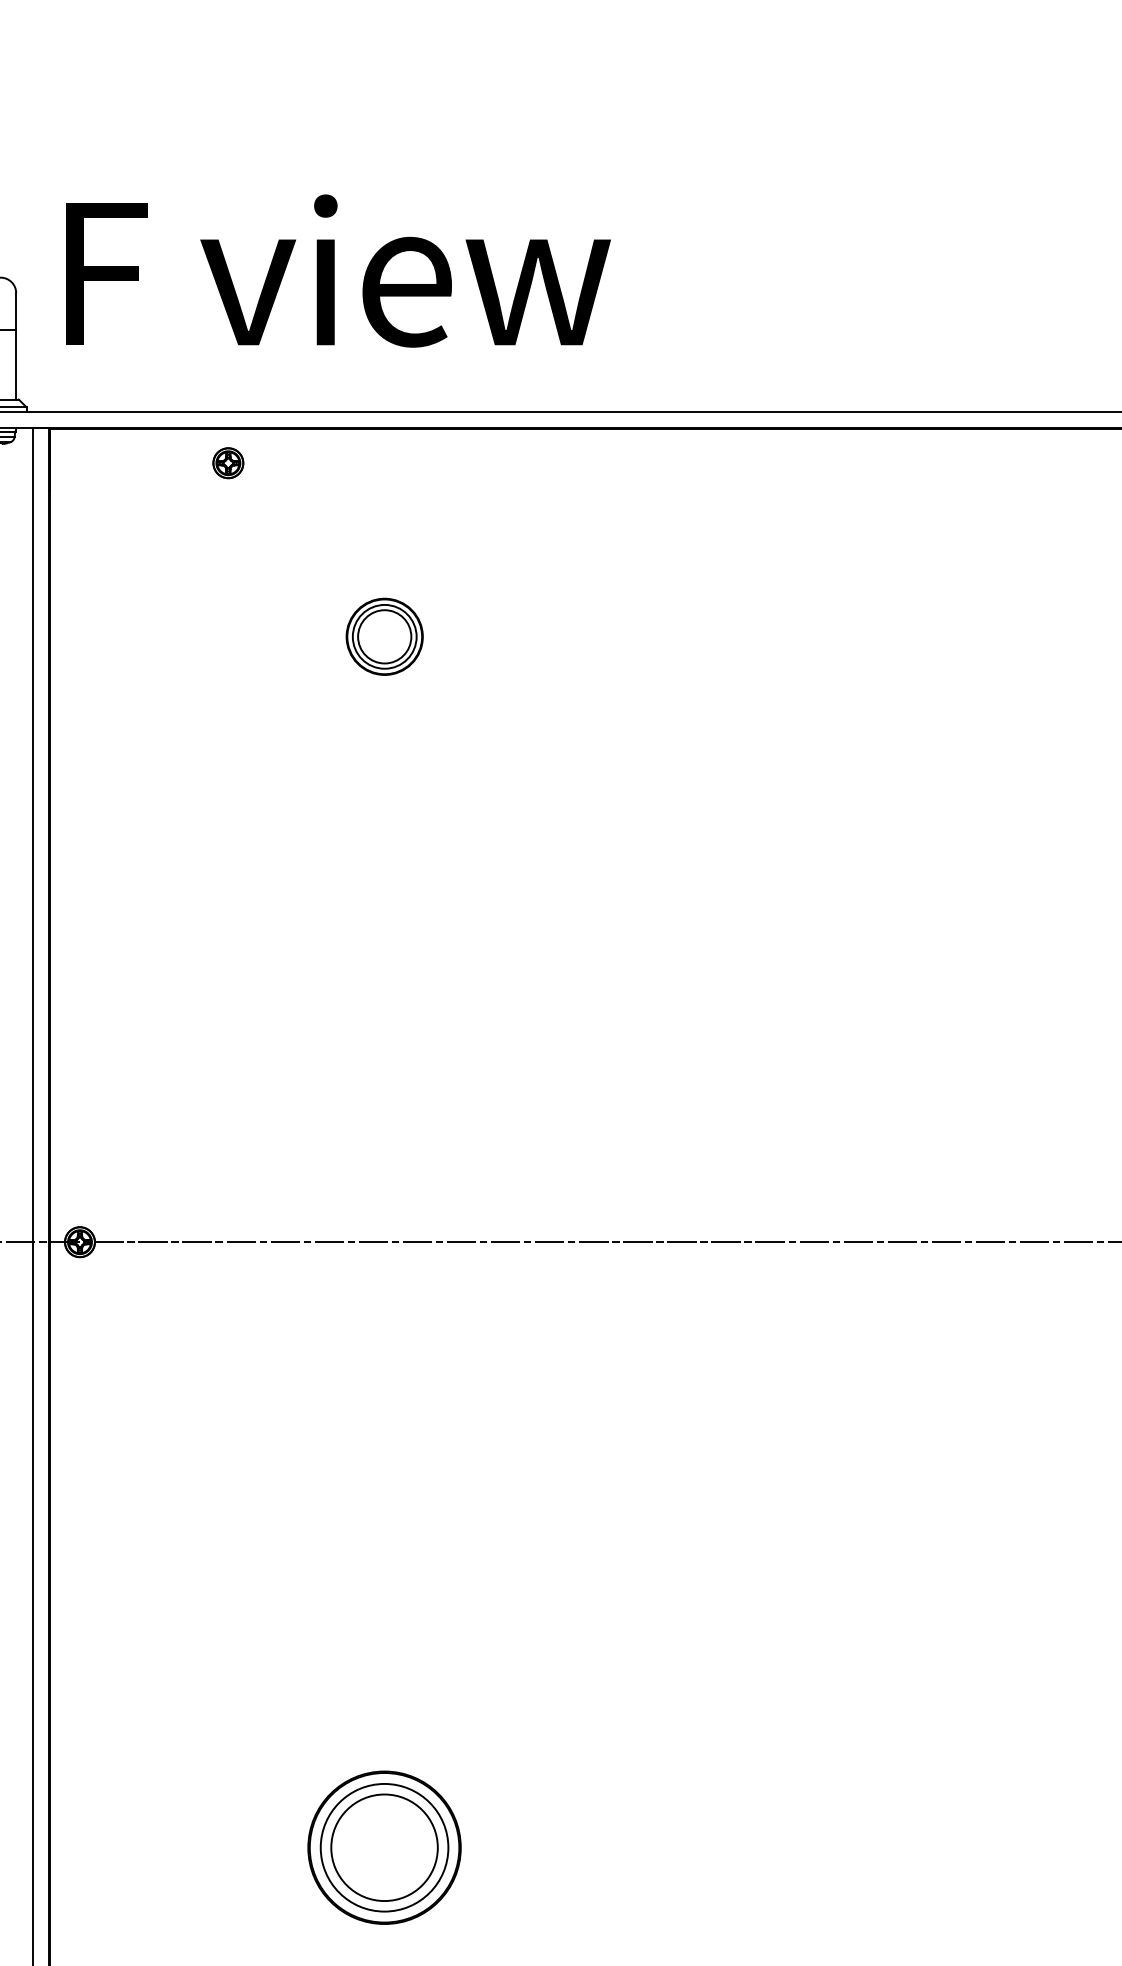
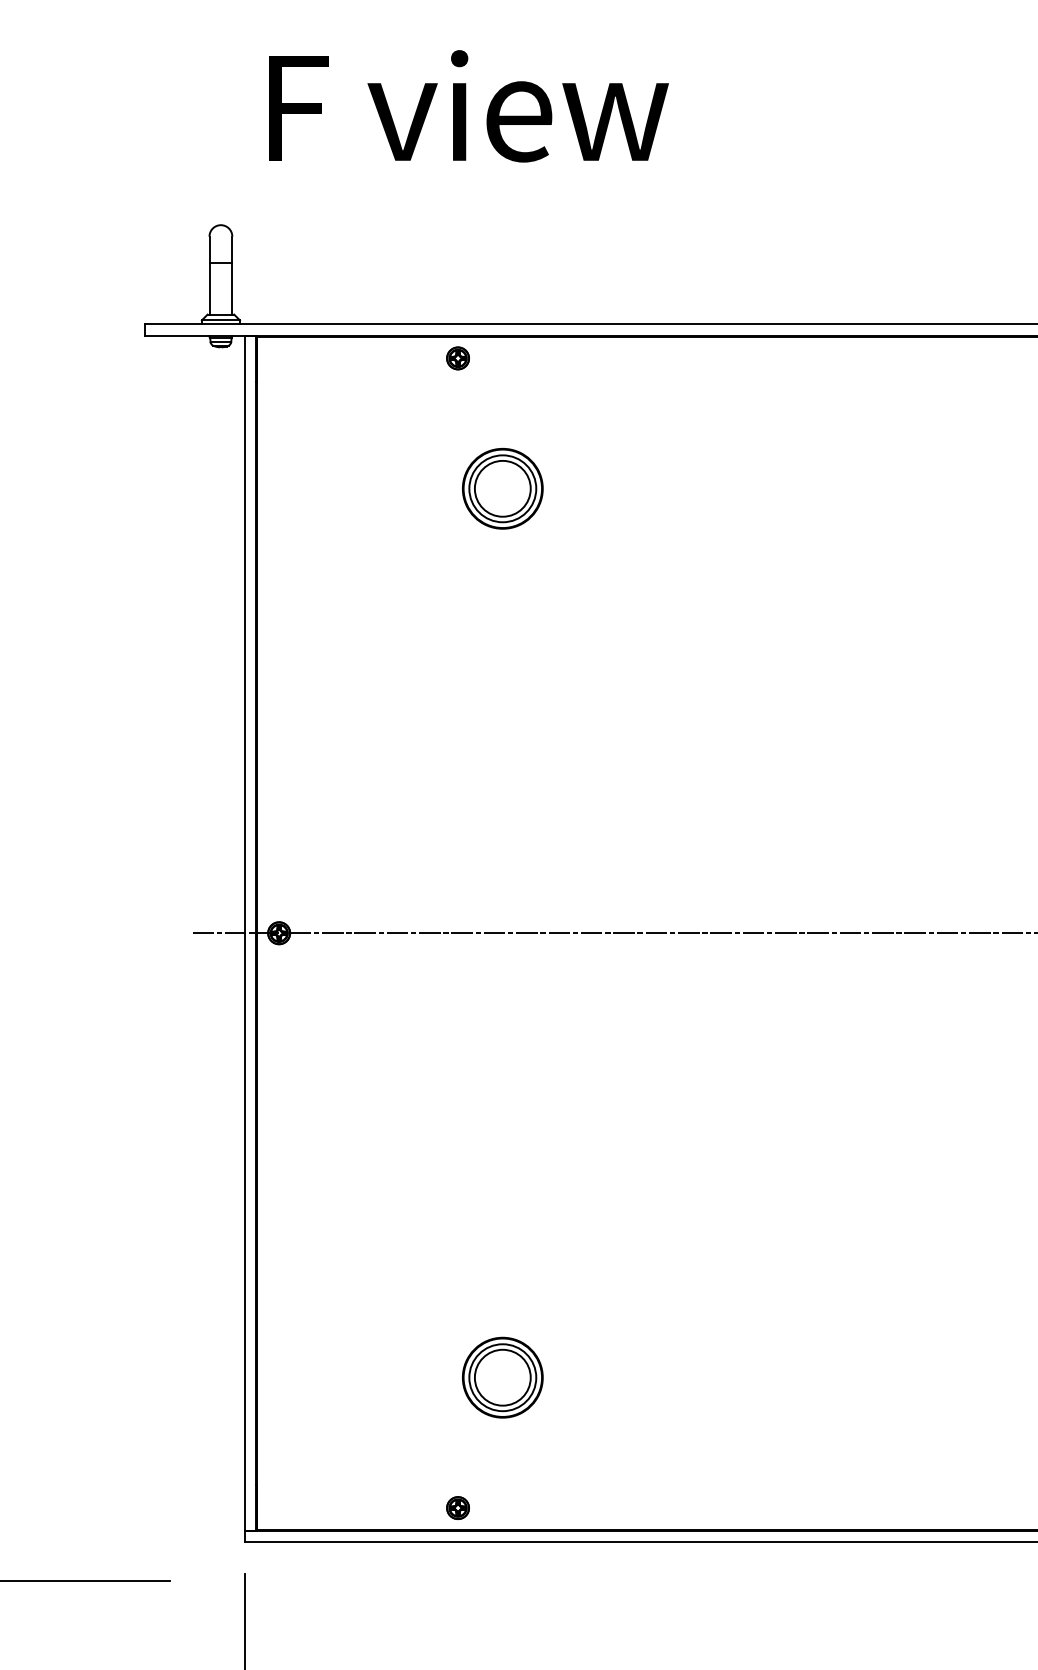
text: (337, 271) -> (468, 106), moved
part: (227, 463) -> (457, 358), moved
part: (384, 636) -> (502, 488), size x1.43
part: (384, 1847) -> (502, 1377), size x0.71

